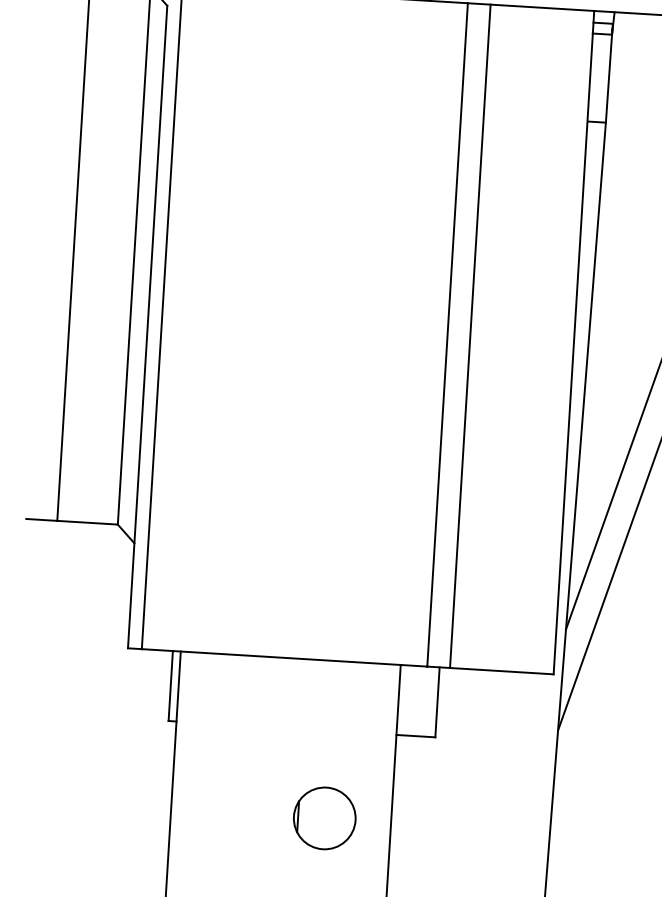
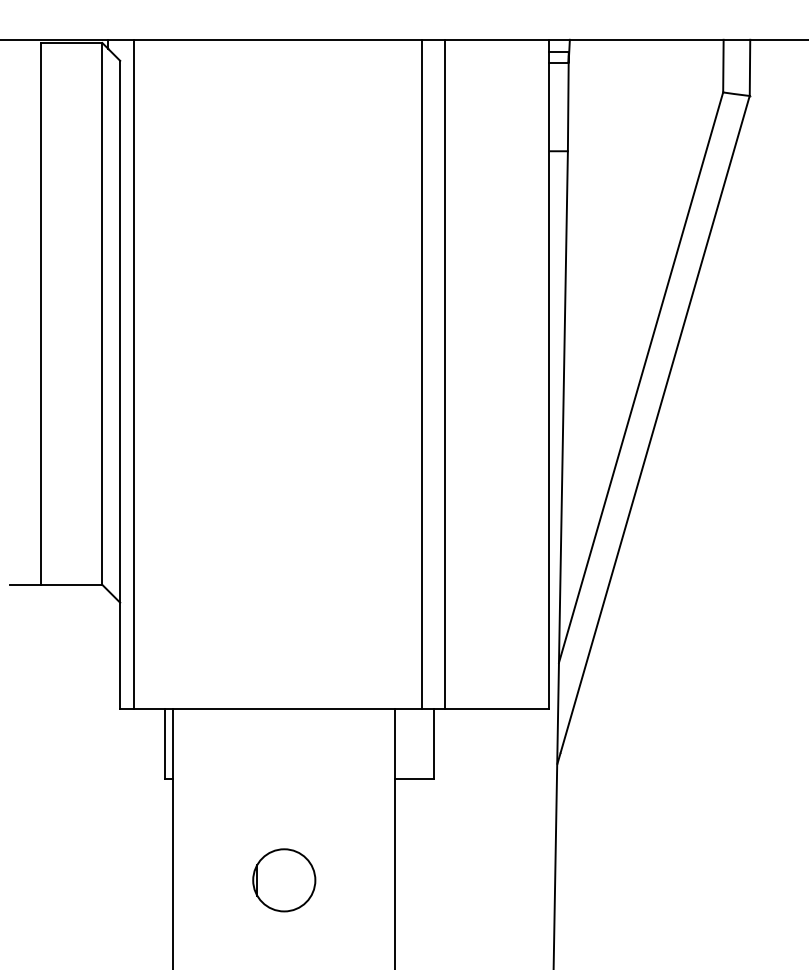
part: (324, 818) -> (284, 880), moved

